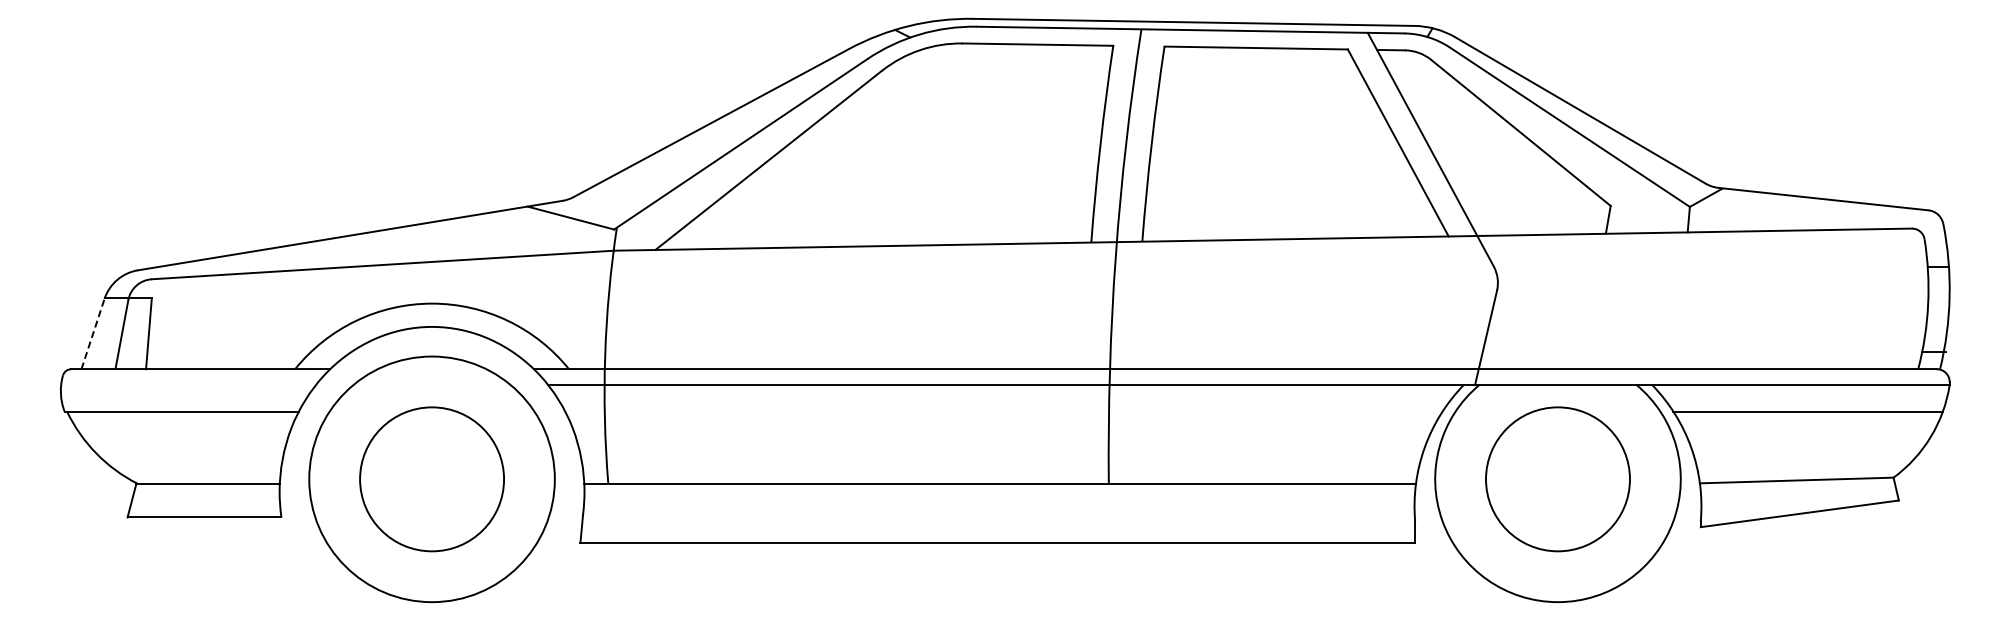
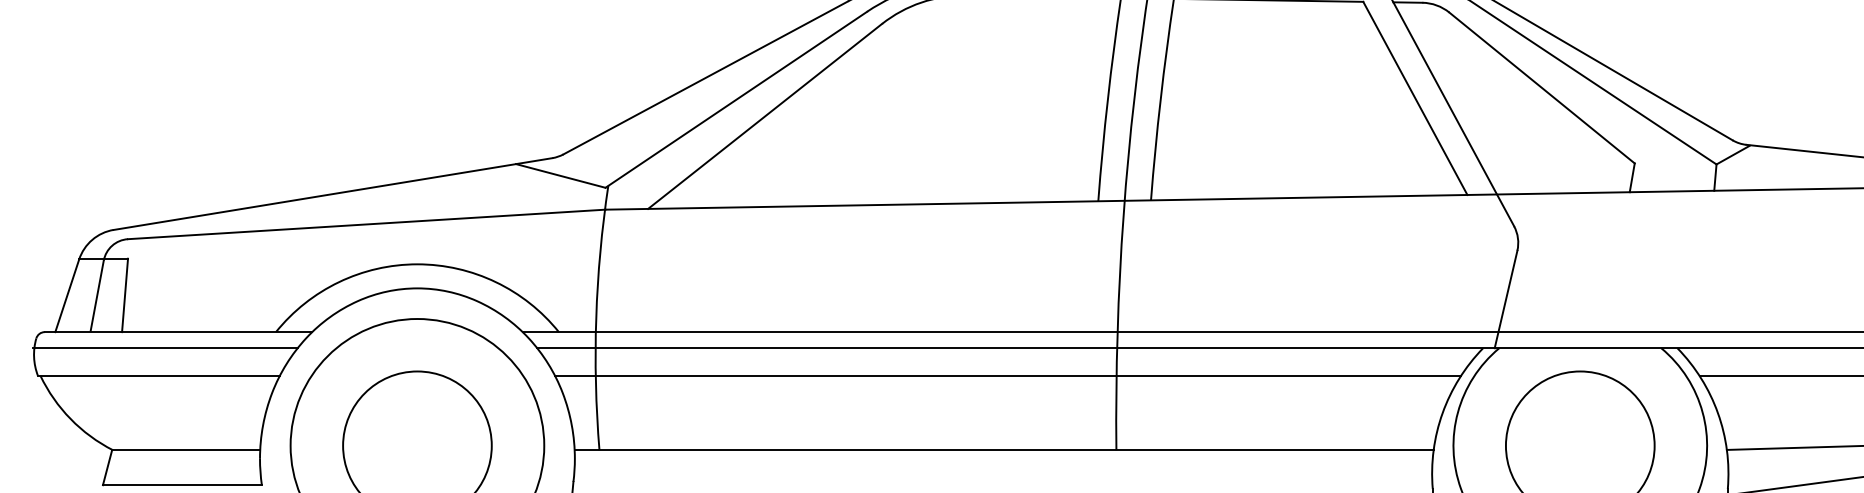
line: (93, 333) -> (67, 295), dashed -> solid
line: (188, 384) -> (165, 347), added
line: (1003, 411) -> (1007, 375), added

